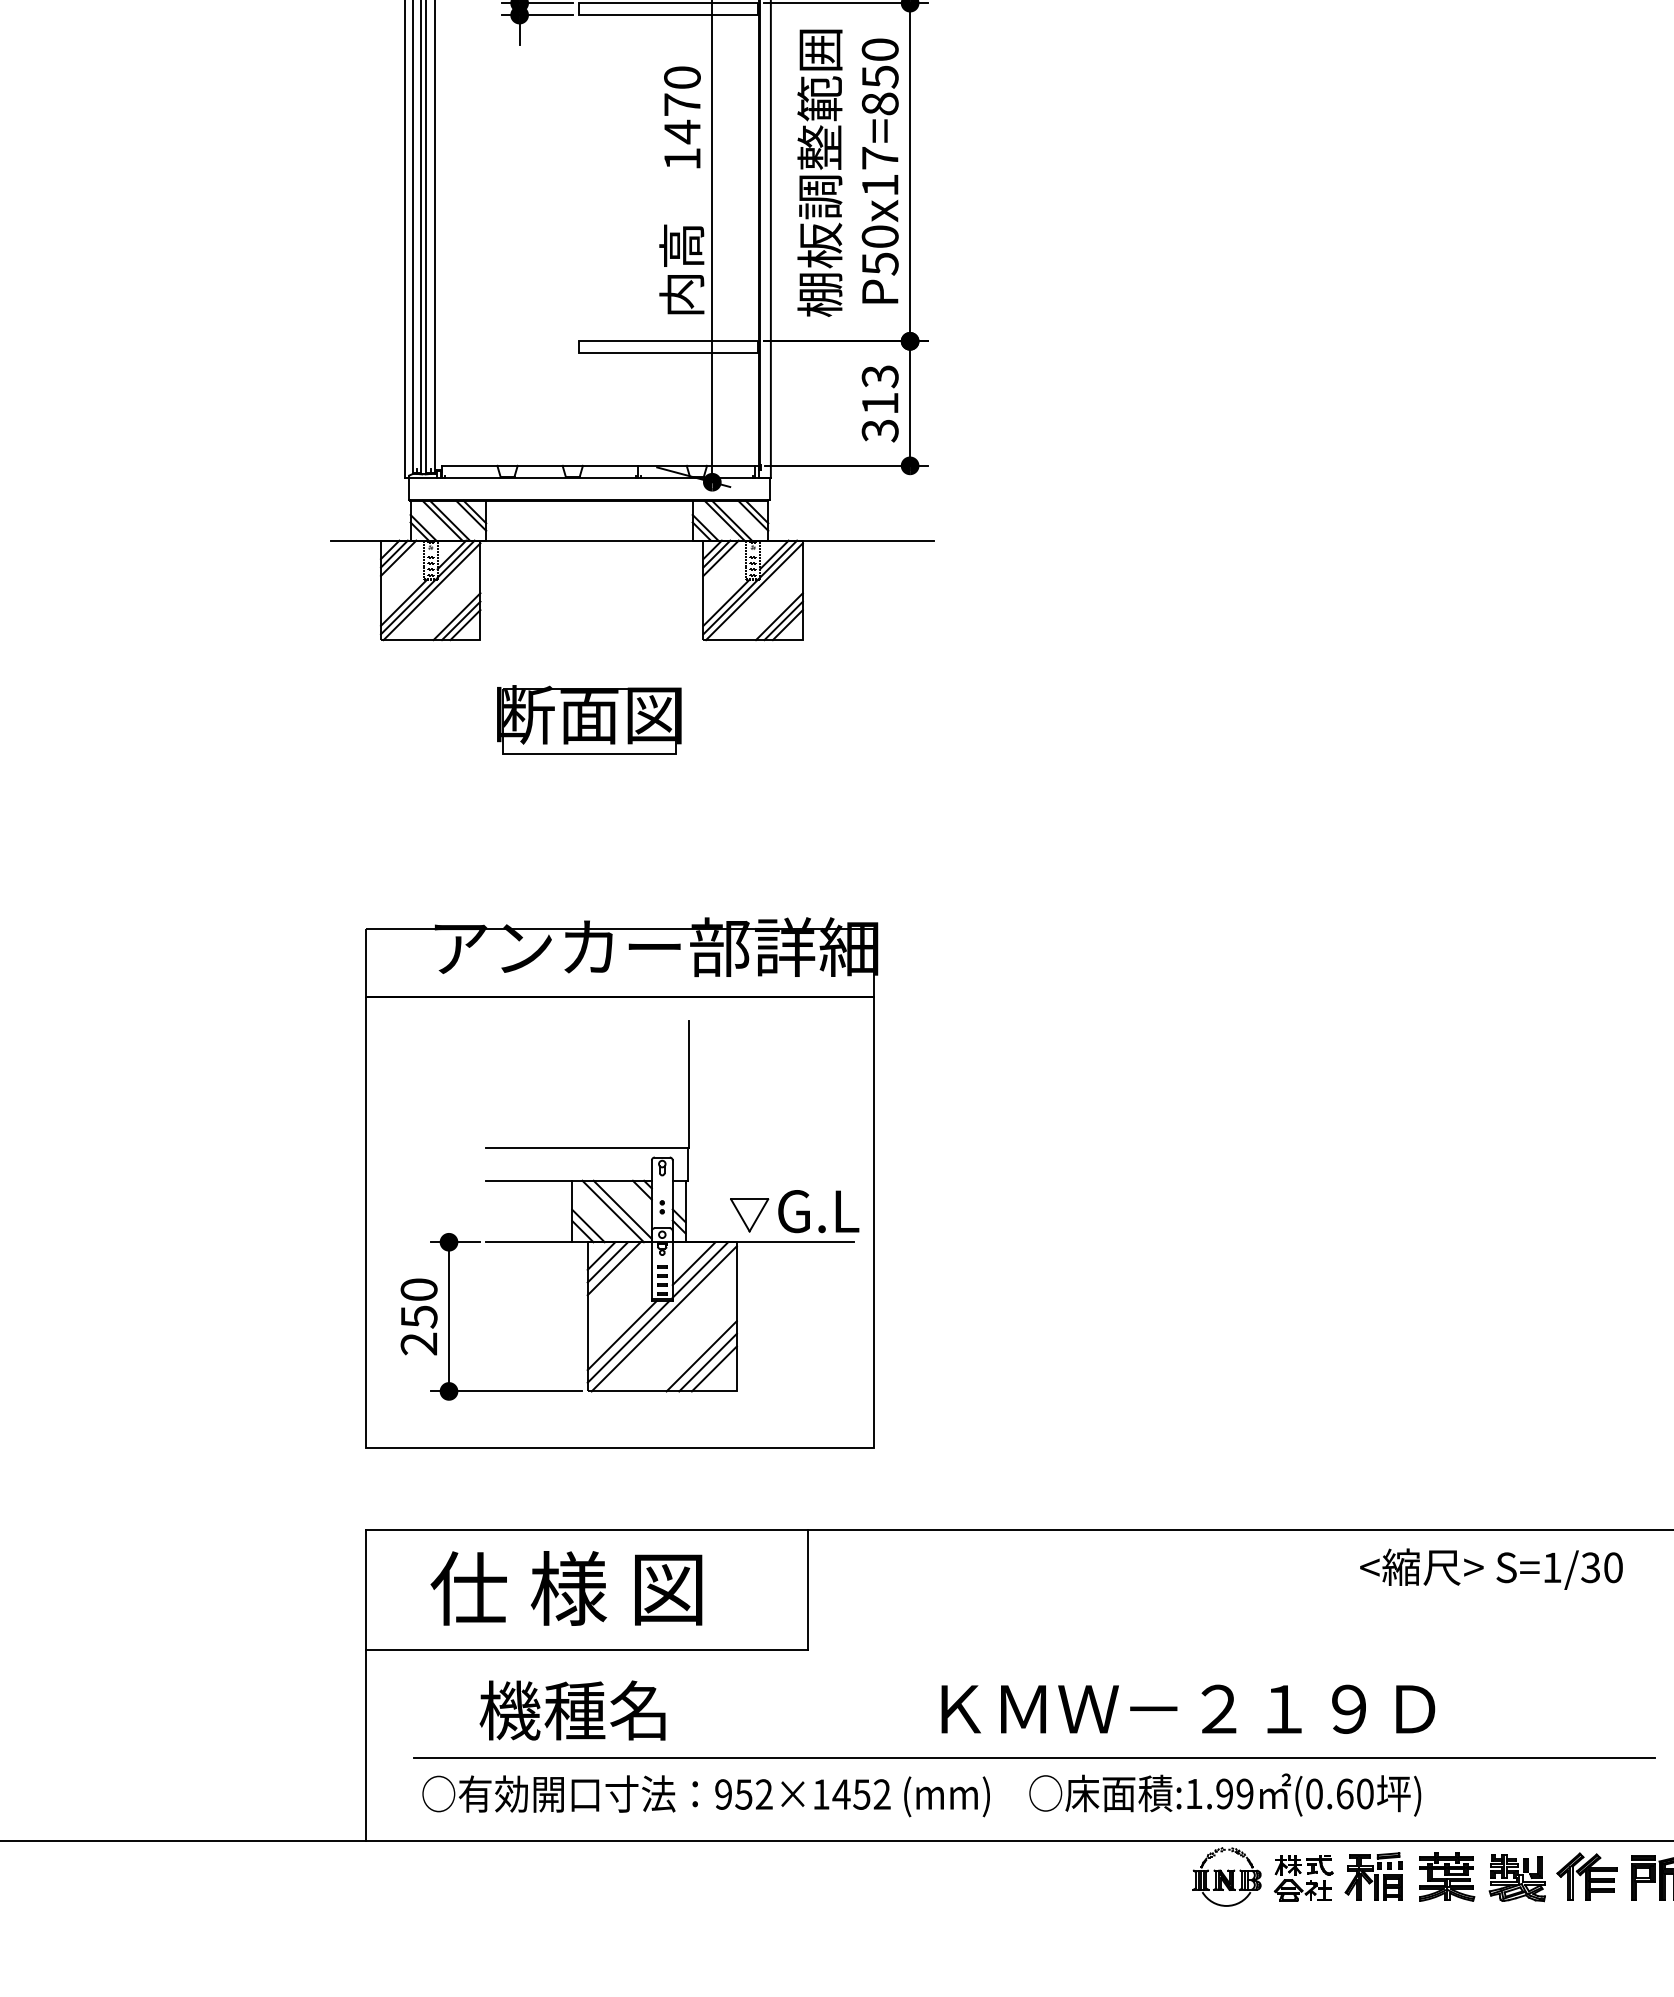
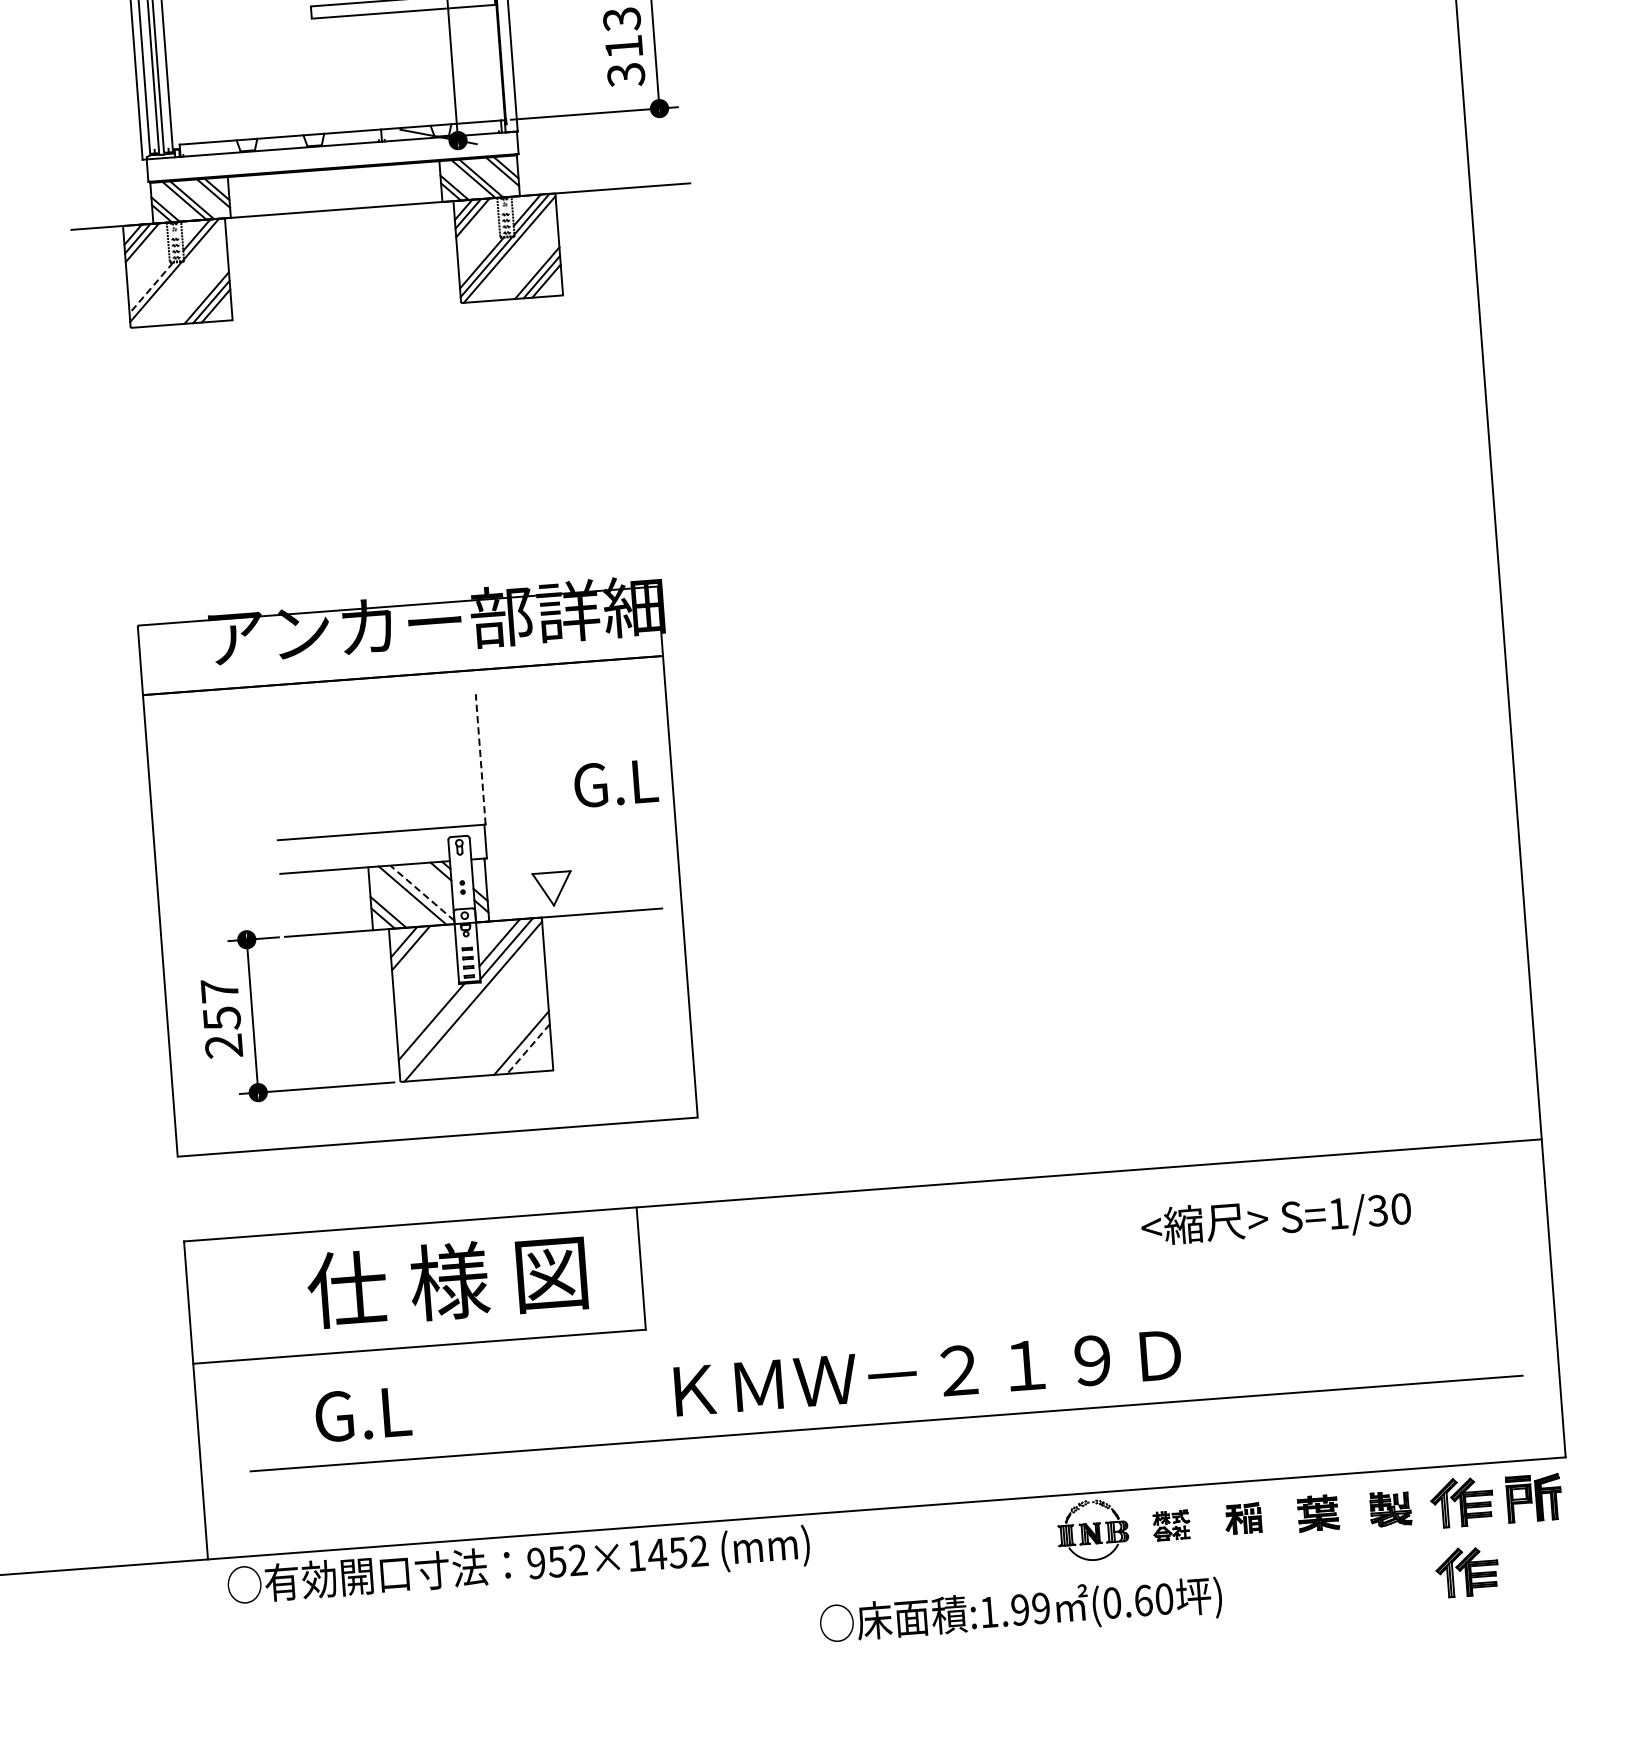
line: (431, 591) -> (178, 274), removed
line: (404, 602) -> (151, 287), solid -> dashed
part: (589, 719) -> (350, 393), removed
line: (689, 1084) -> (481, 759), solid -> dashed
line: (622, 1209) -> (422, 892), solid -> dashed
text: (818, 1211) -> (615, 783), moved
line: (613, 1268) -> (417, 953), removed
text: (418, 1289) -> (219, 990), 250 -> 257
line: (628, 1341) -> (438, 1027), removed
line: (701, 1356) -> (514, 1037), removed
line: (714, 1368) -> (528, 1048), solid -> dashed
text: (1491, 1568) -> (1276, 1219), moved
text: (566, 1588) -> (447, 1281), moved
text: (1188, 1708) -> (928, 1372), moved
text: (572, 1710) -> (409, 1410), 機種名 -> G.L
text: (1225, 1794) -> (1021, 1610), moved
text: (705, 1796) -> (518, 1566), moved
part: (1373, 1876) -> (1243, 1518), size x0.6
part: (1447, 1876) -> (1318, 1512), size x0.7
part: (1303, 1878) -> (1171, 1525), size x0.6
part: (1516, 1878) -> (1389, 1509), size x0.7
part: (1586, 1944) -> (1466, 1571), added

